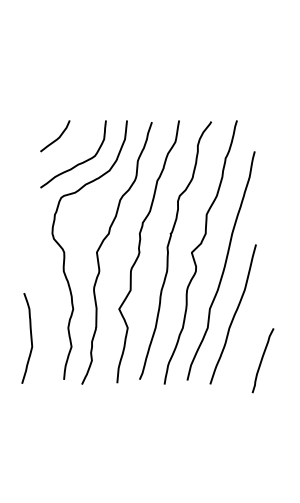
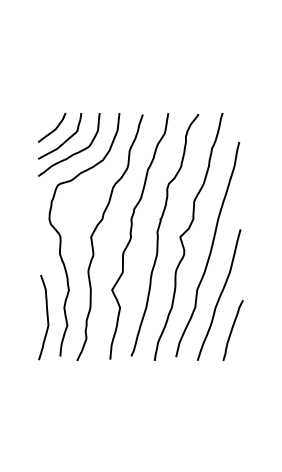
curve: (69, 149) -> (65, 140), added
curve: (30, 338) -> (46, 317), moved
curve: (262, 360) -> (232, 330), moved

